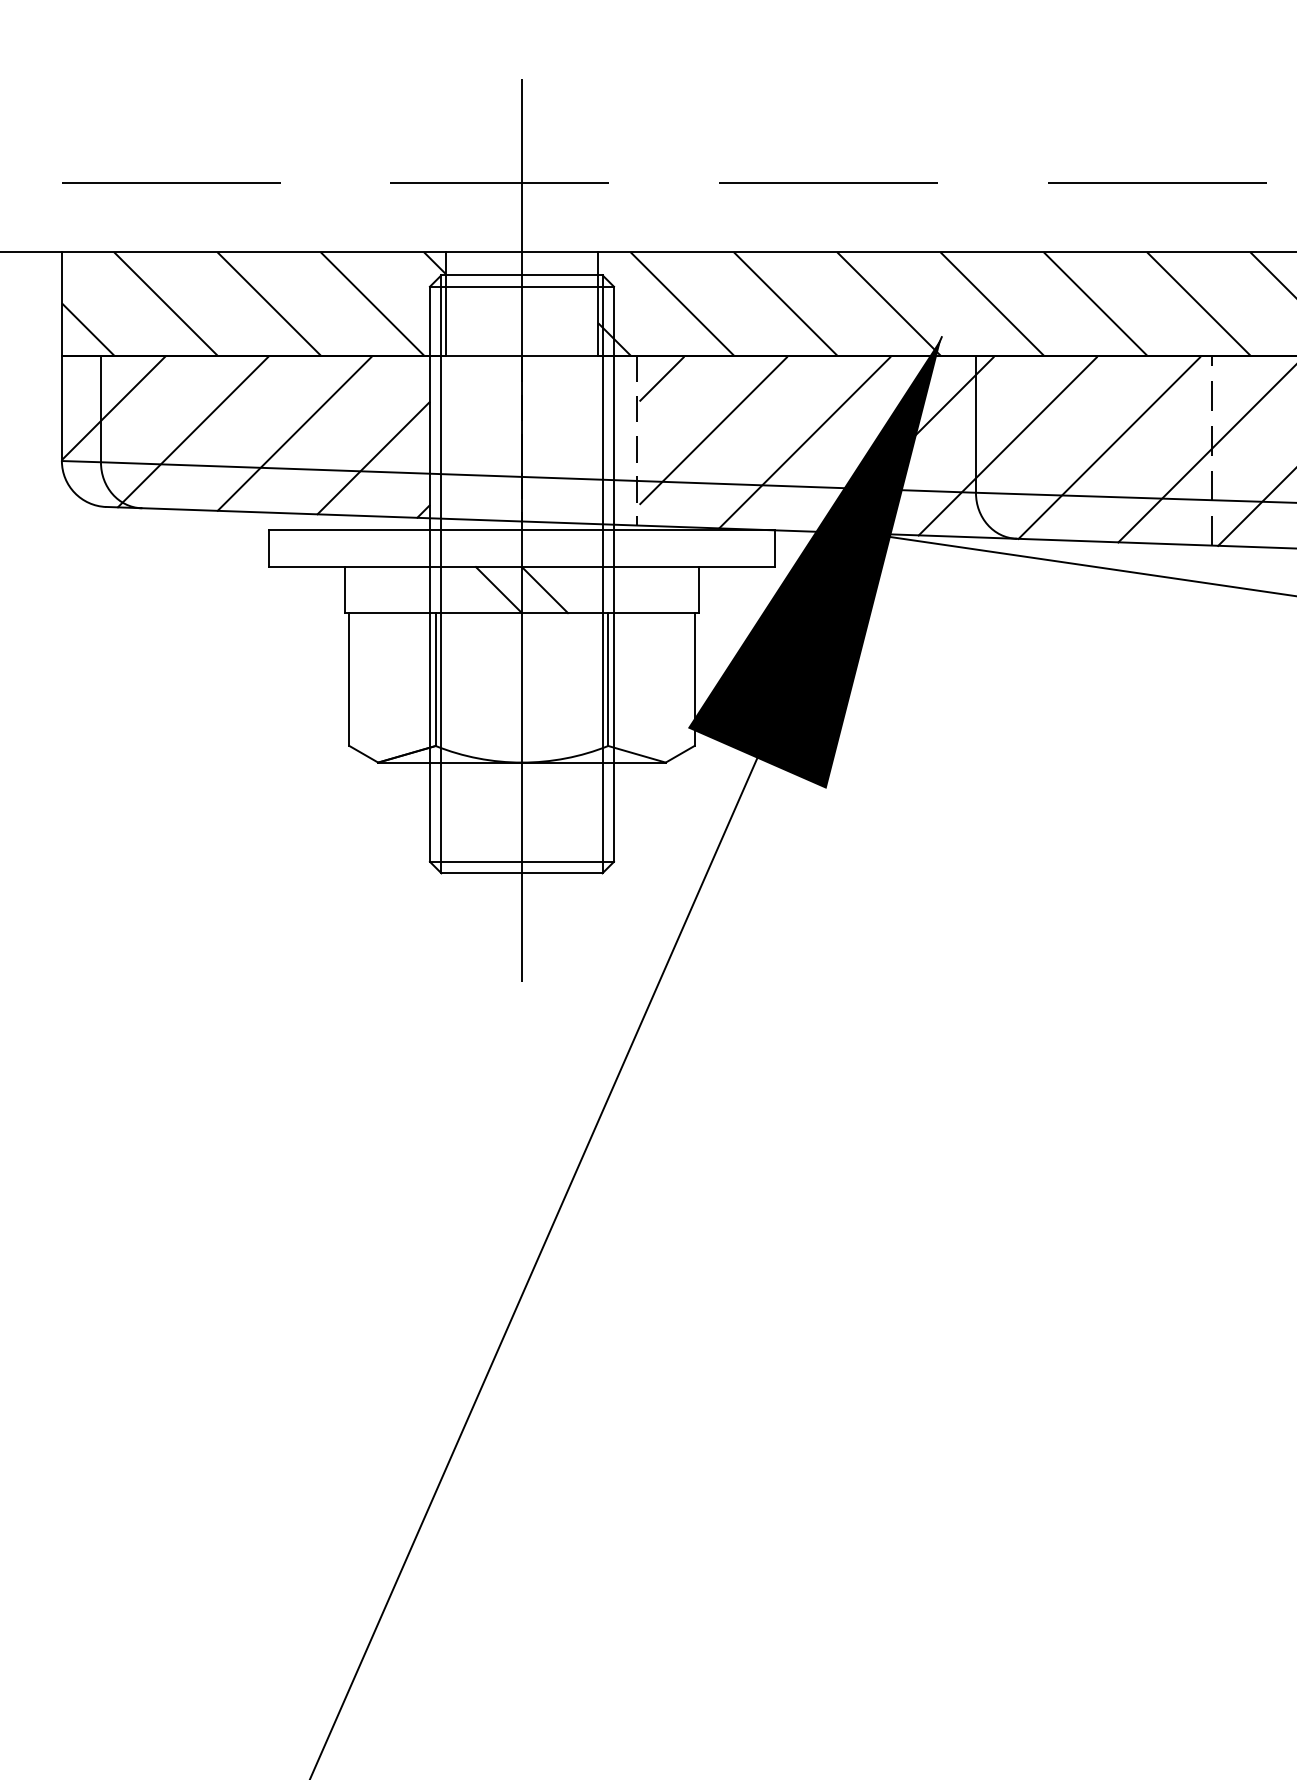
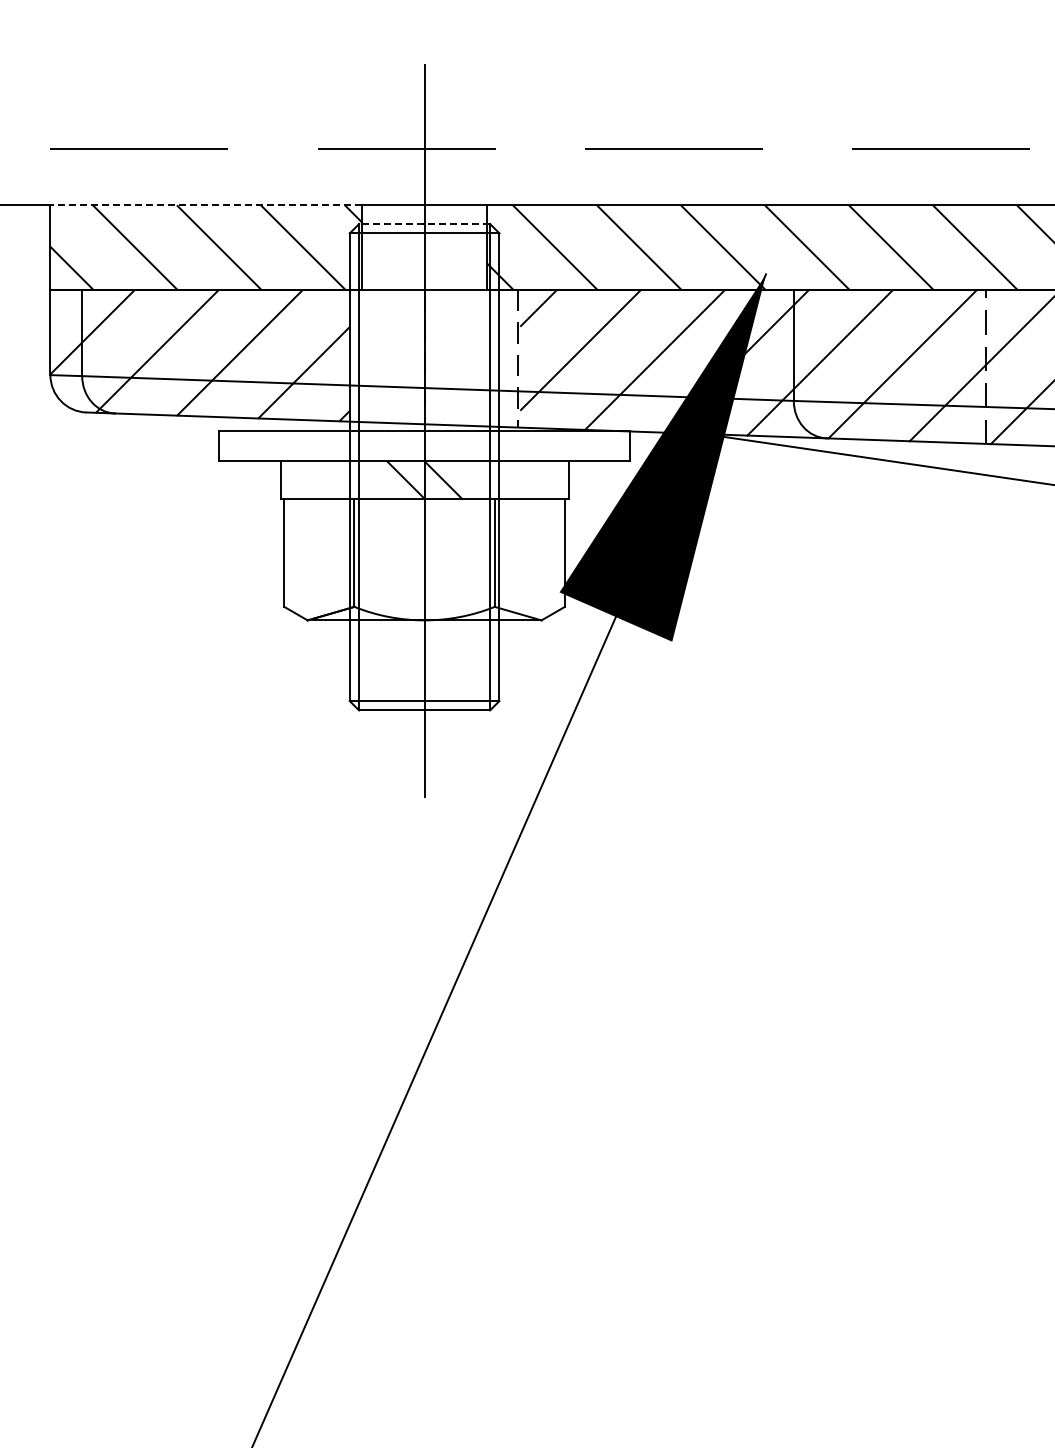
line: (253, 252) -> (206, 205), solid -> dashed
line: (521, 275) -> (424, 224), solid -> dashed

